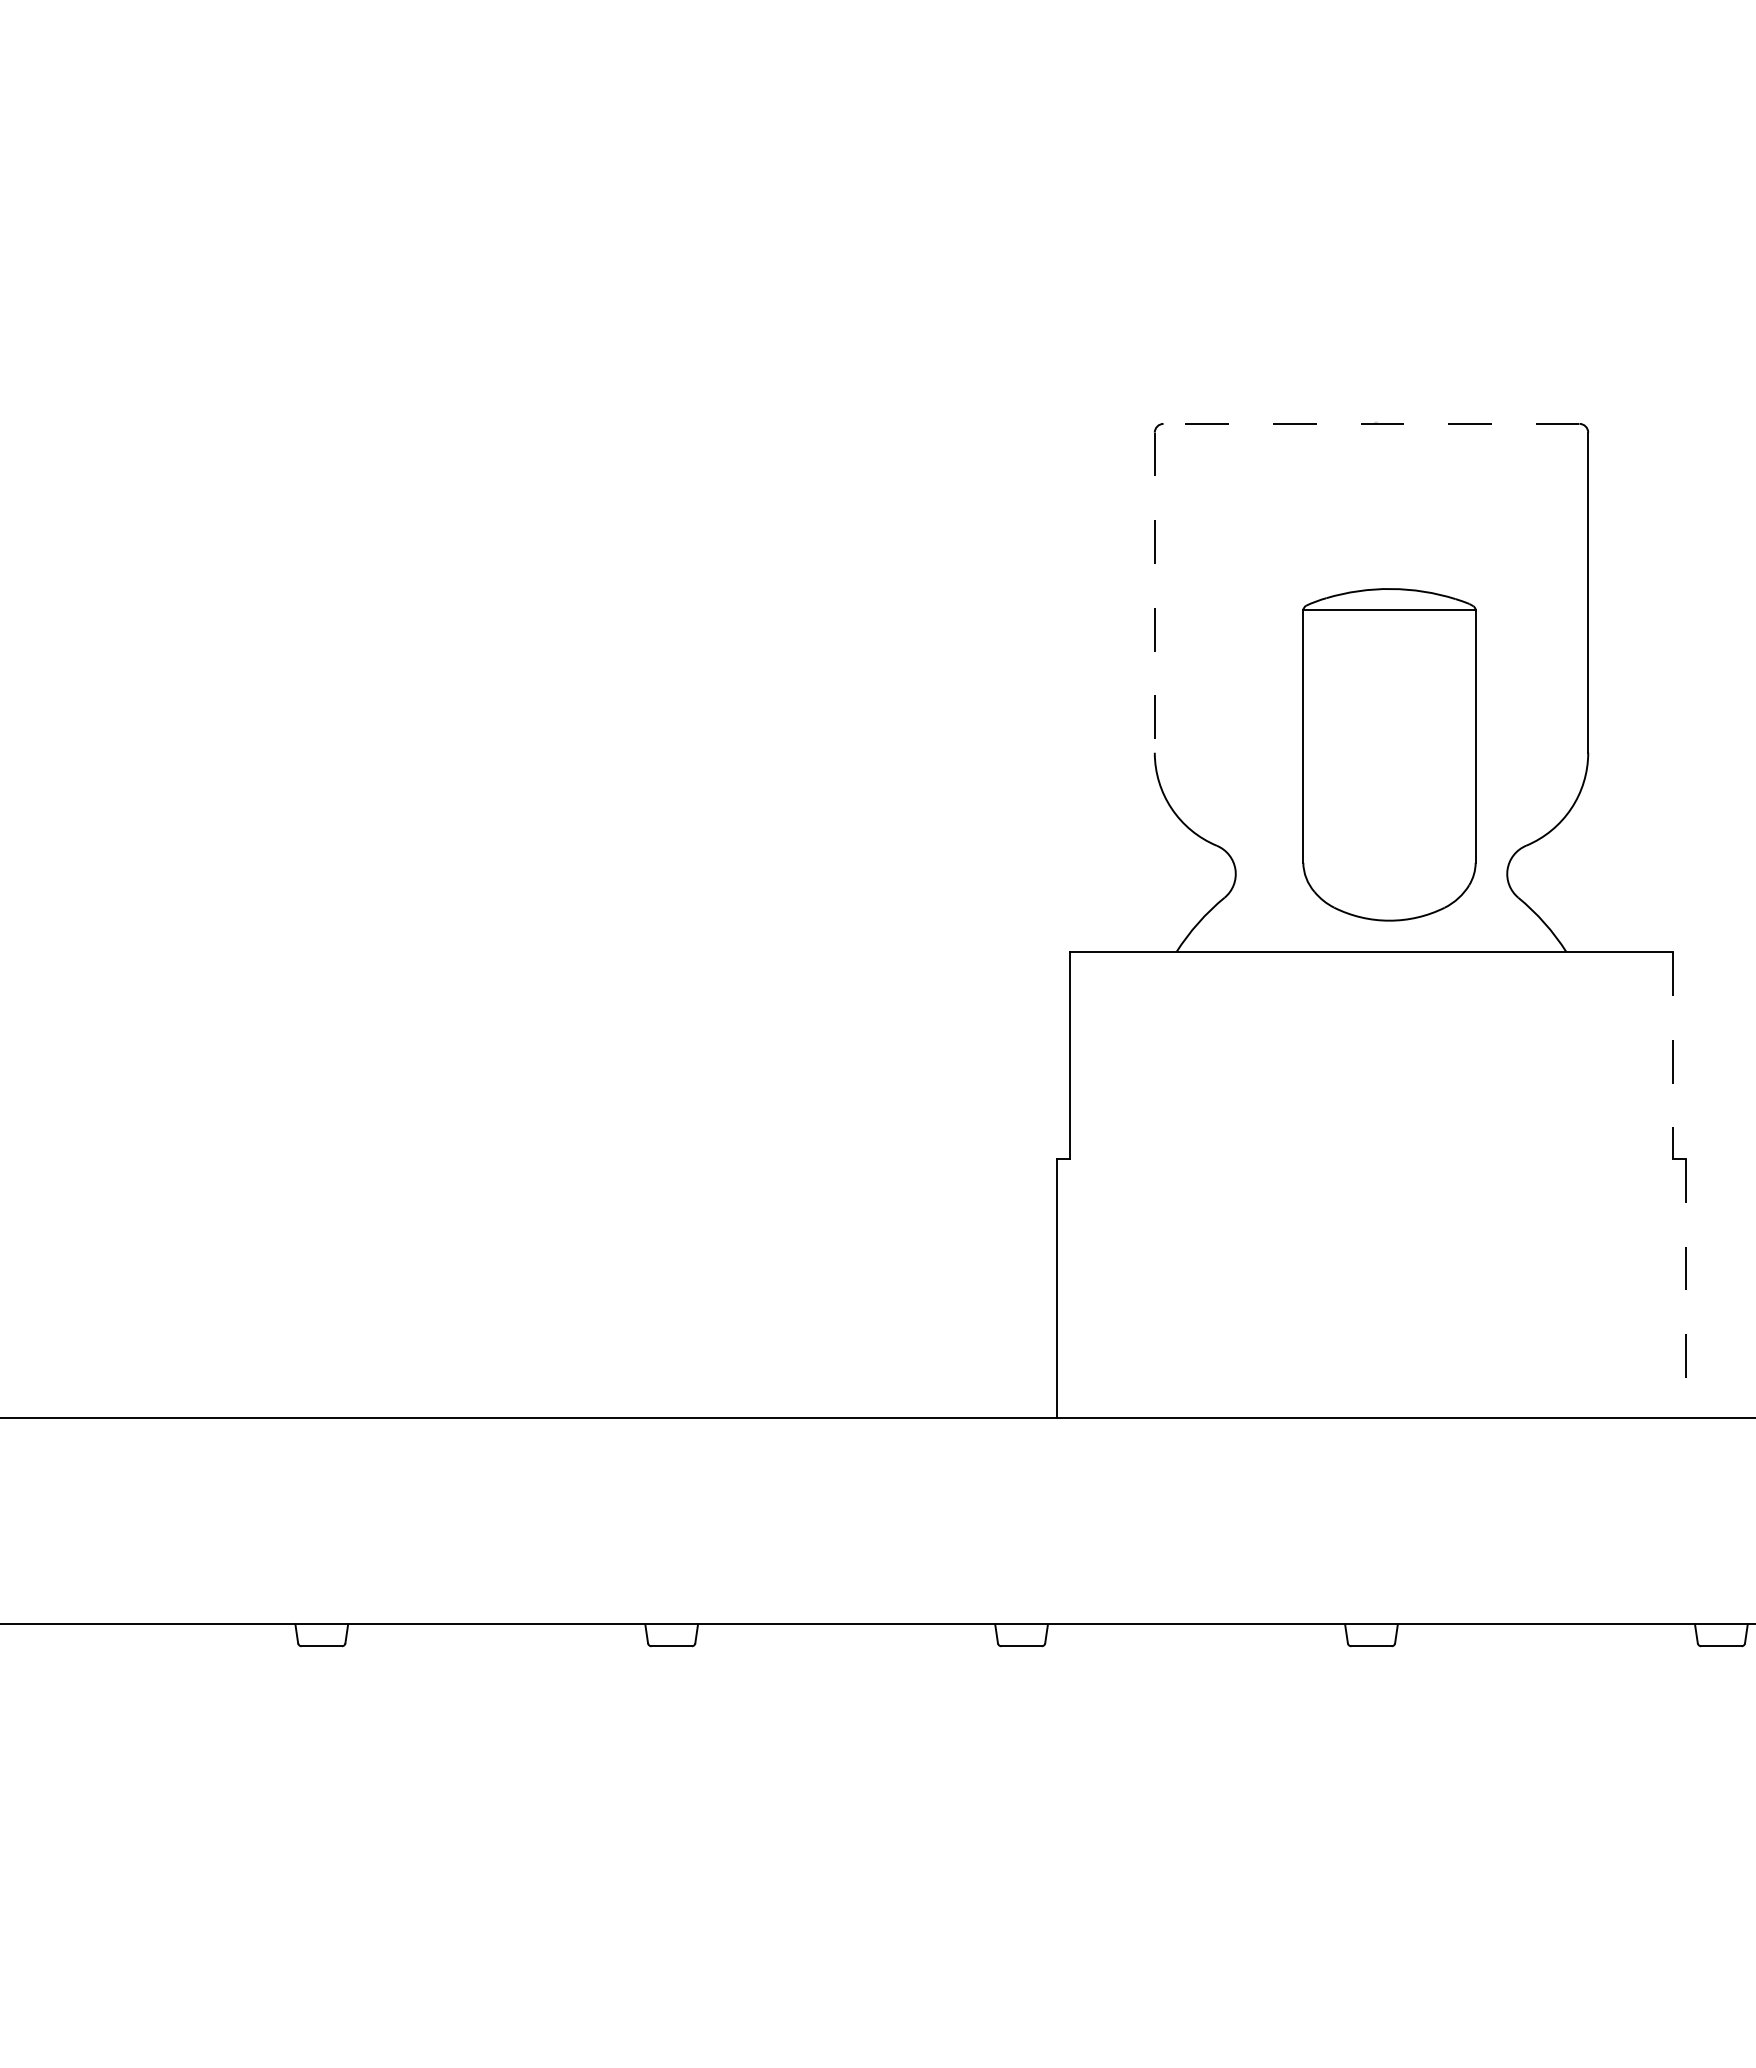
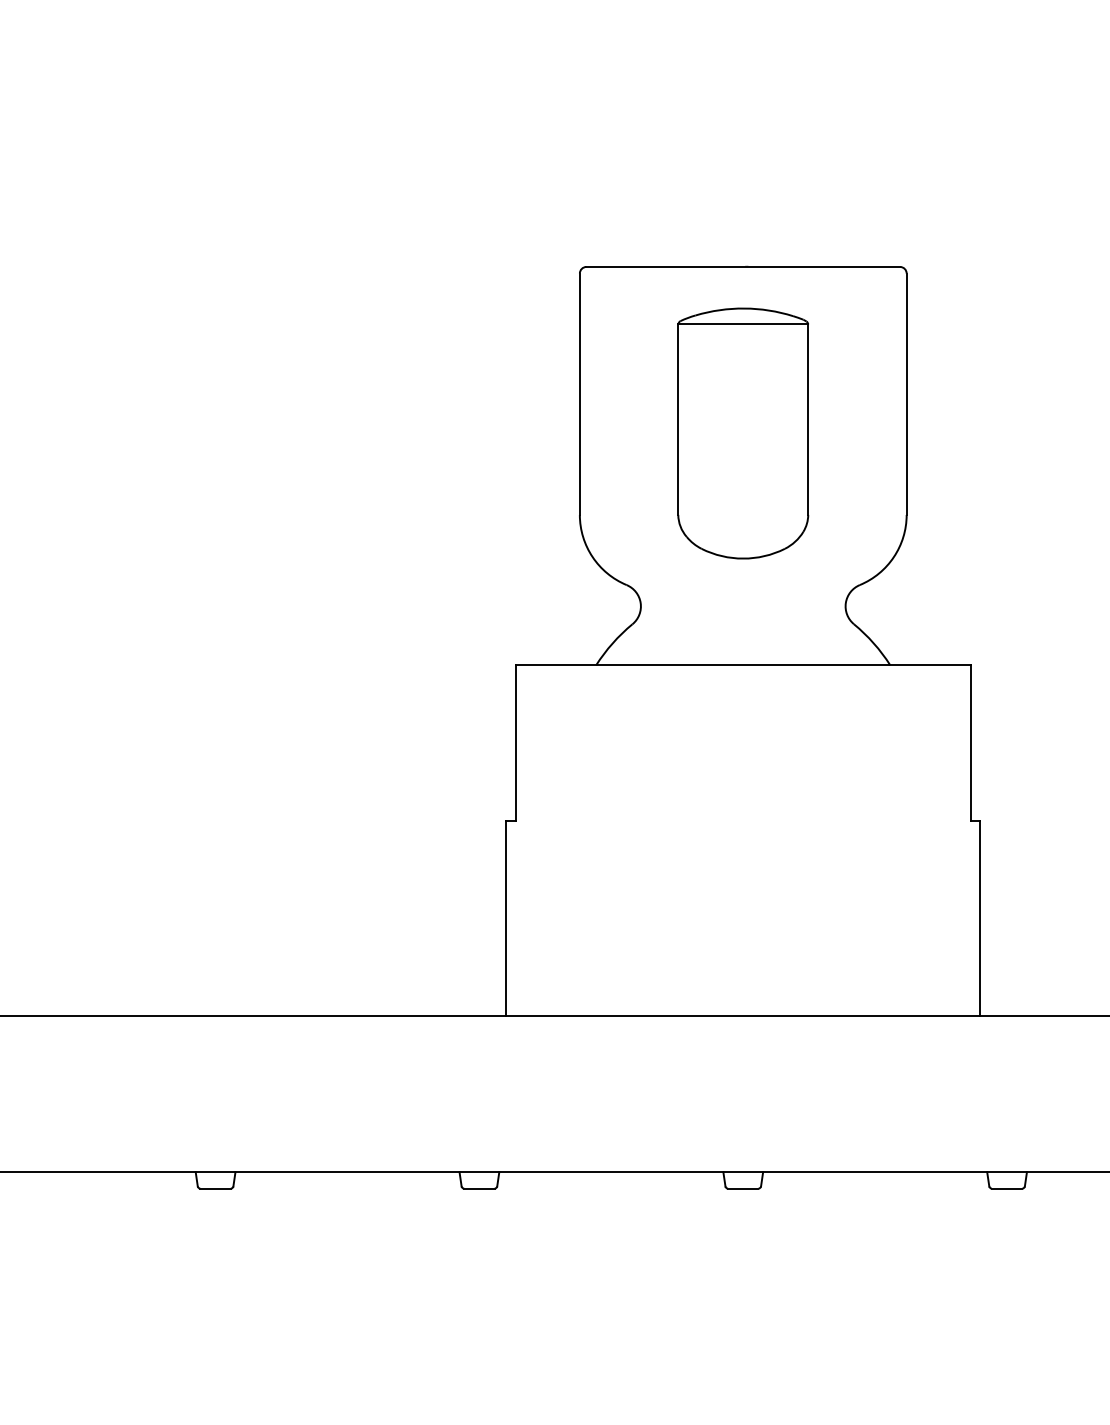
line: (1371, 423) -> (743, 266), dashed -> solid
line: (1154, 593) -> (579, 394), dashed -> solid
part: (1389, 754) -> (743, 433), moved
line: (1673, 1056) -> (970, 743), dashed -> solid
line: (1686, 1288) -> (980, 918), dashed -> solid

